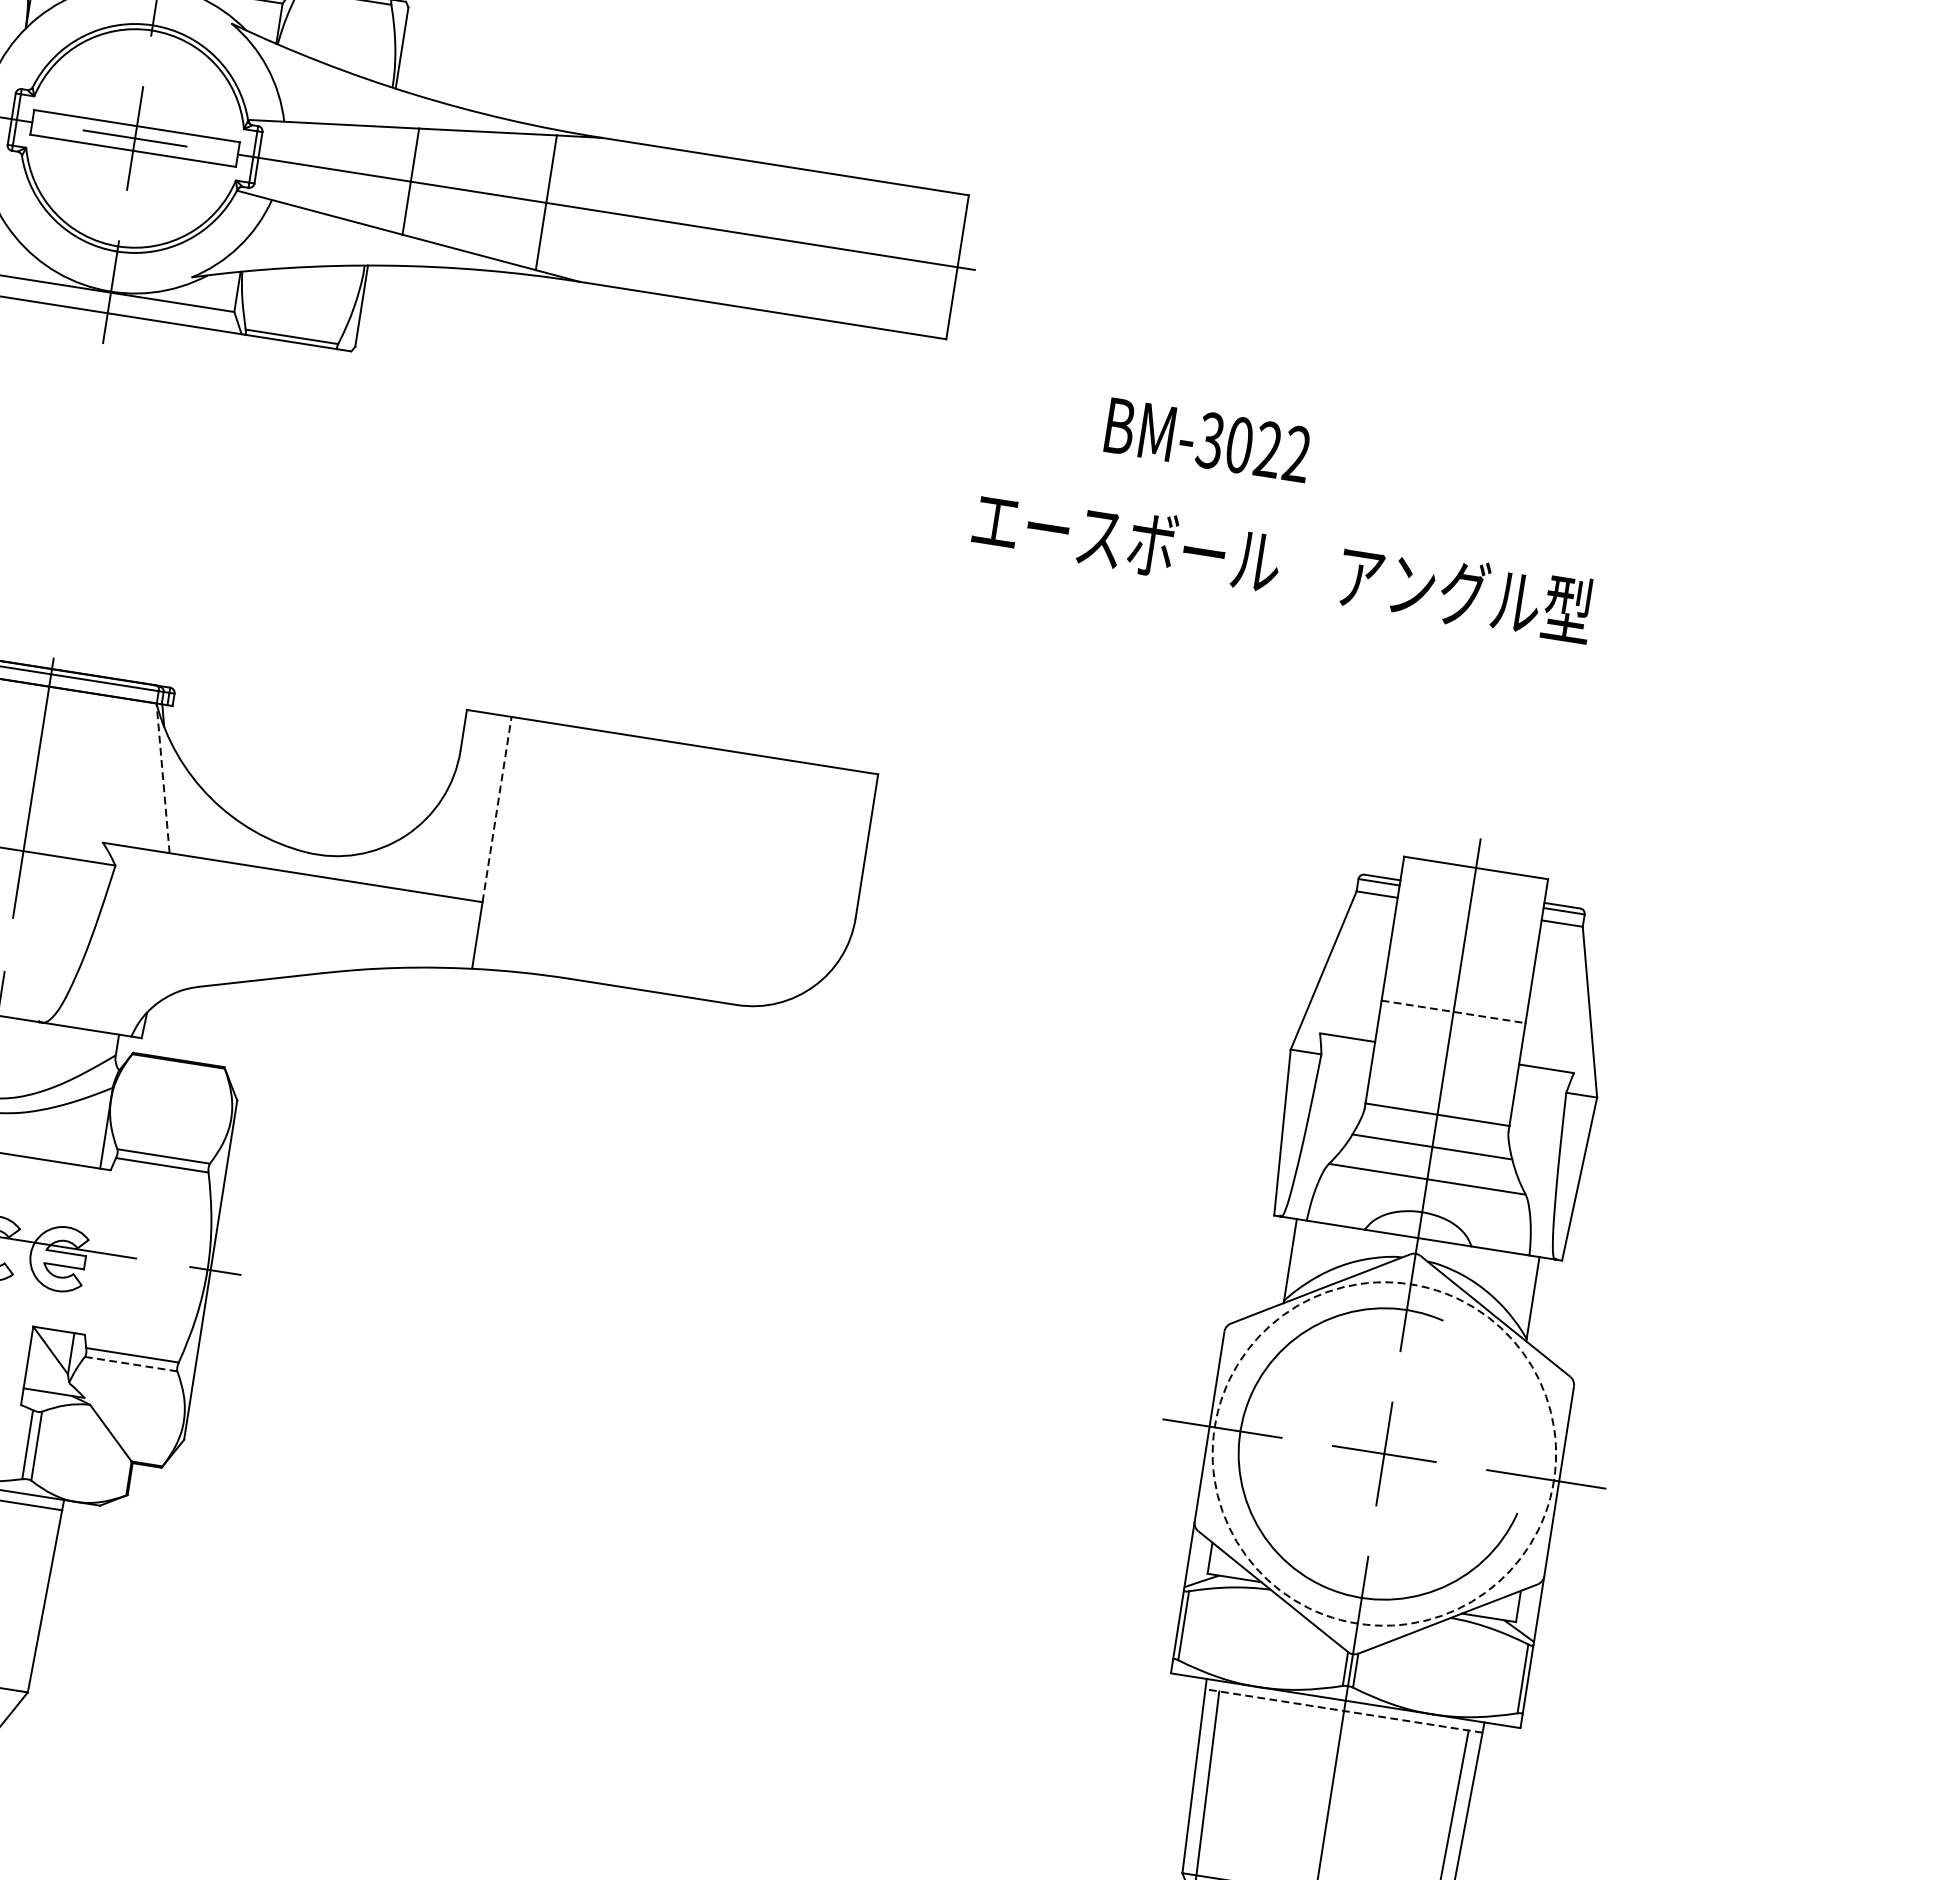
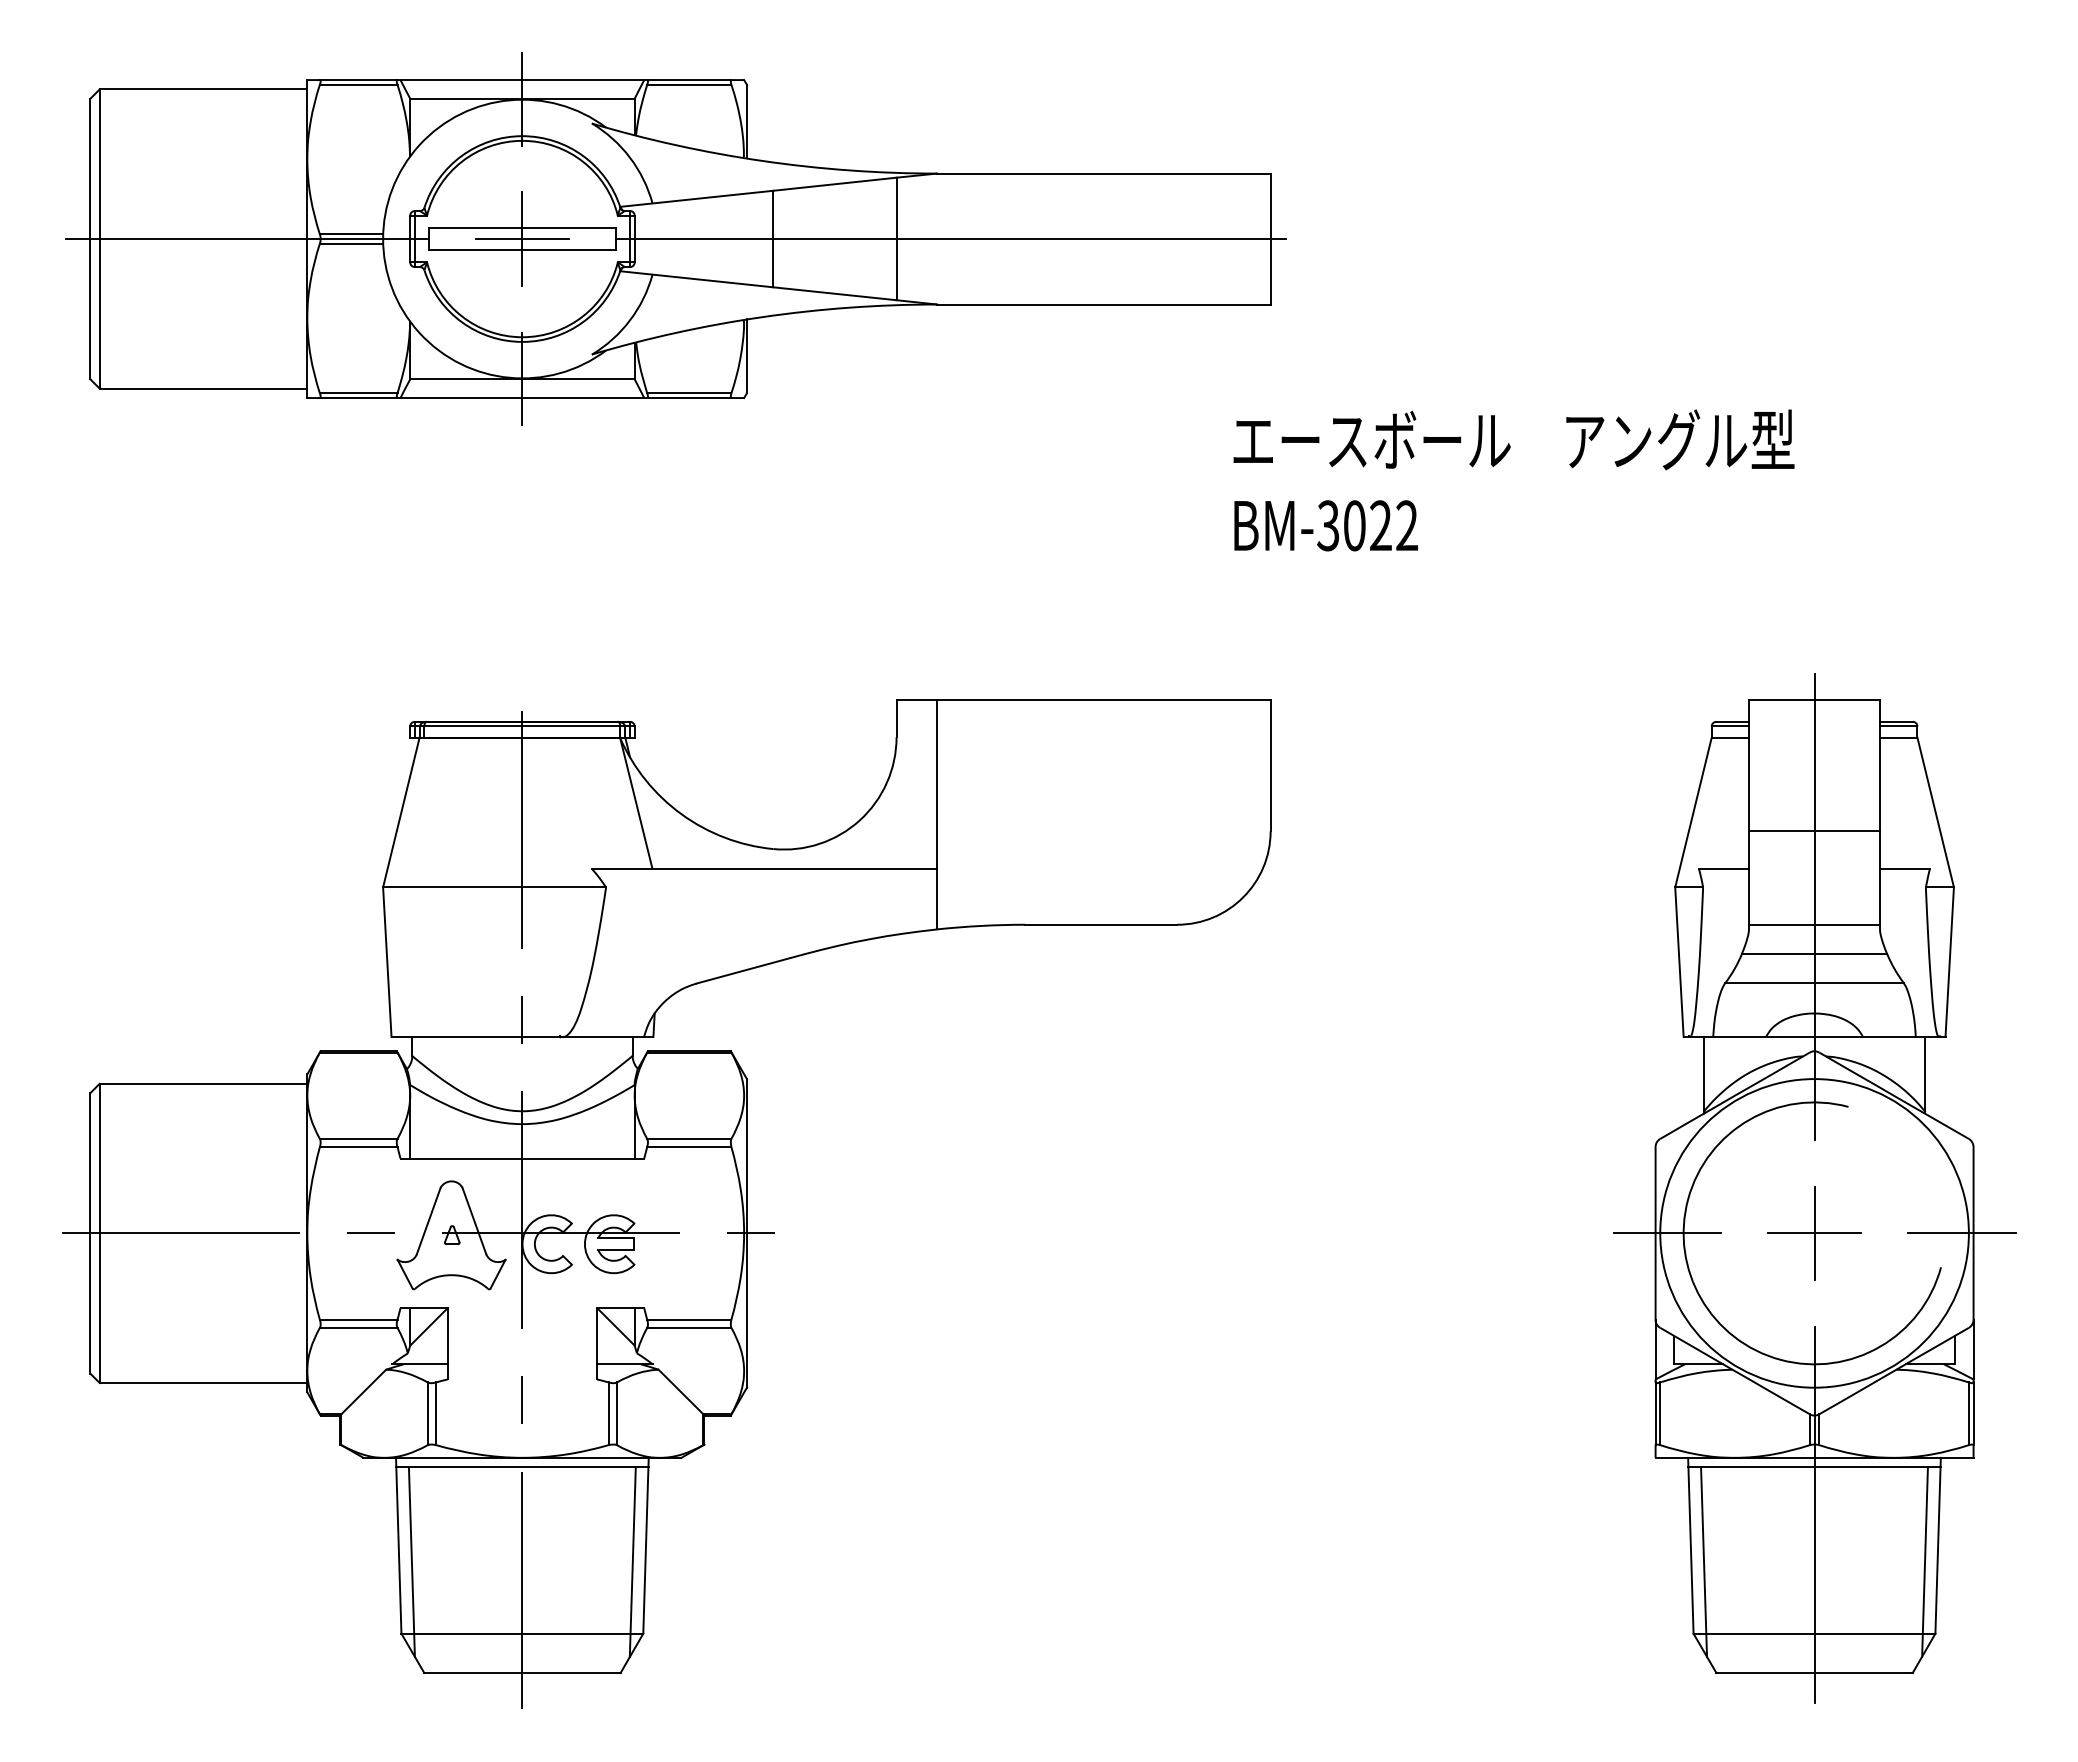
text: (1207, 439) -> (1325, 525), moved
text: (1282, 564) -> (1513, 439), moved
line: (163, 778) -> (636, 803), dashed -> solid
line: (497, 809) -> (937, 784), dashed -> solid
line: (1454, 1012) -> (1815, 831), dashed -> solid
line: (130, 1363) -> (688, 1327), dashed -> solid
circle: (1384, 1454) -> (1814, 1233), dashed -> solid
line: (28, 1611) -> (632, 1561), added
line: (1342, 1711) -> (1813, 1467), dashed -> solid

